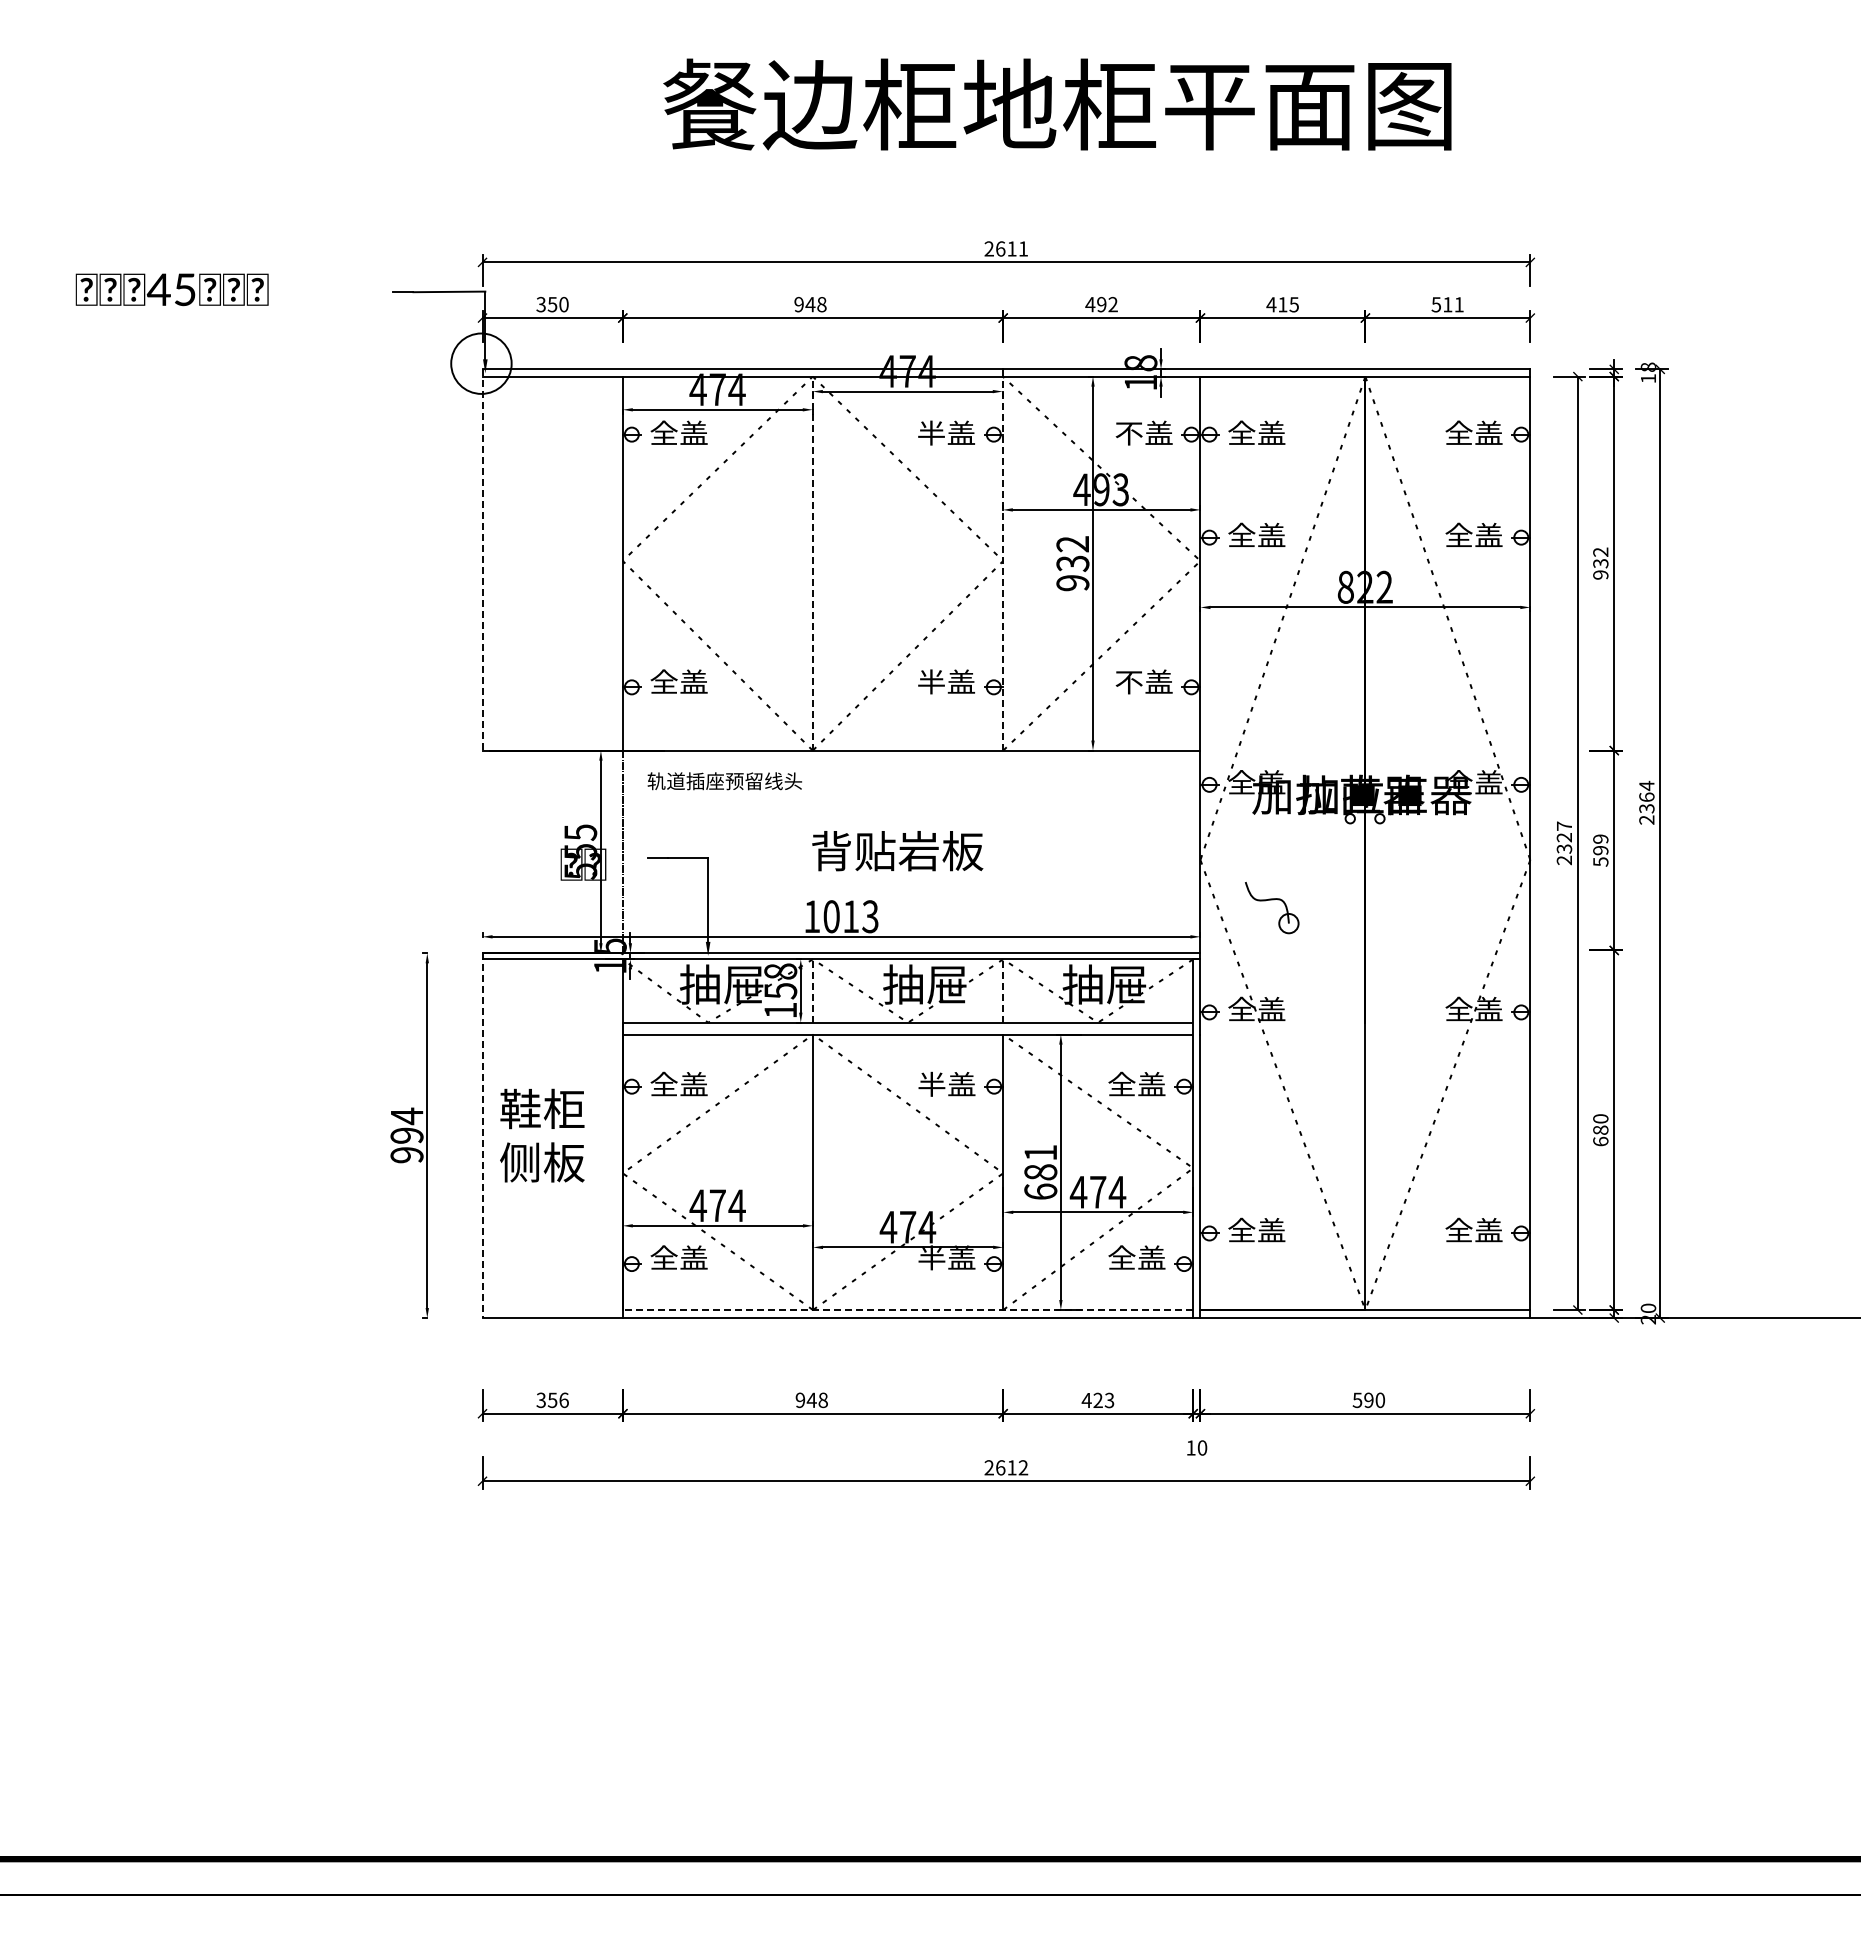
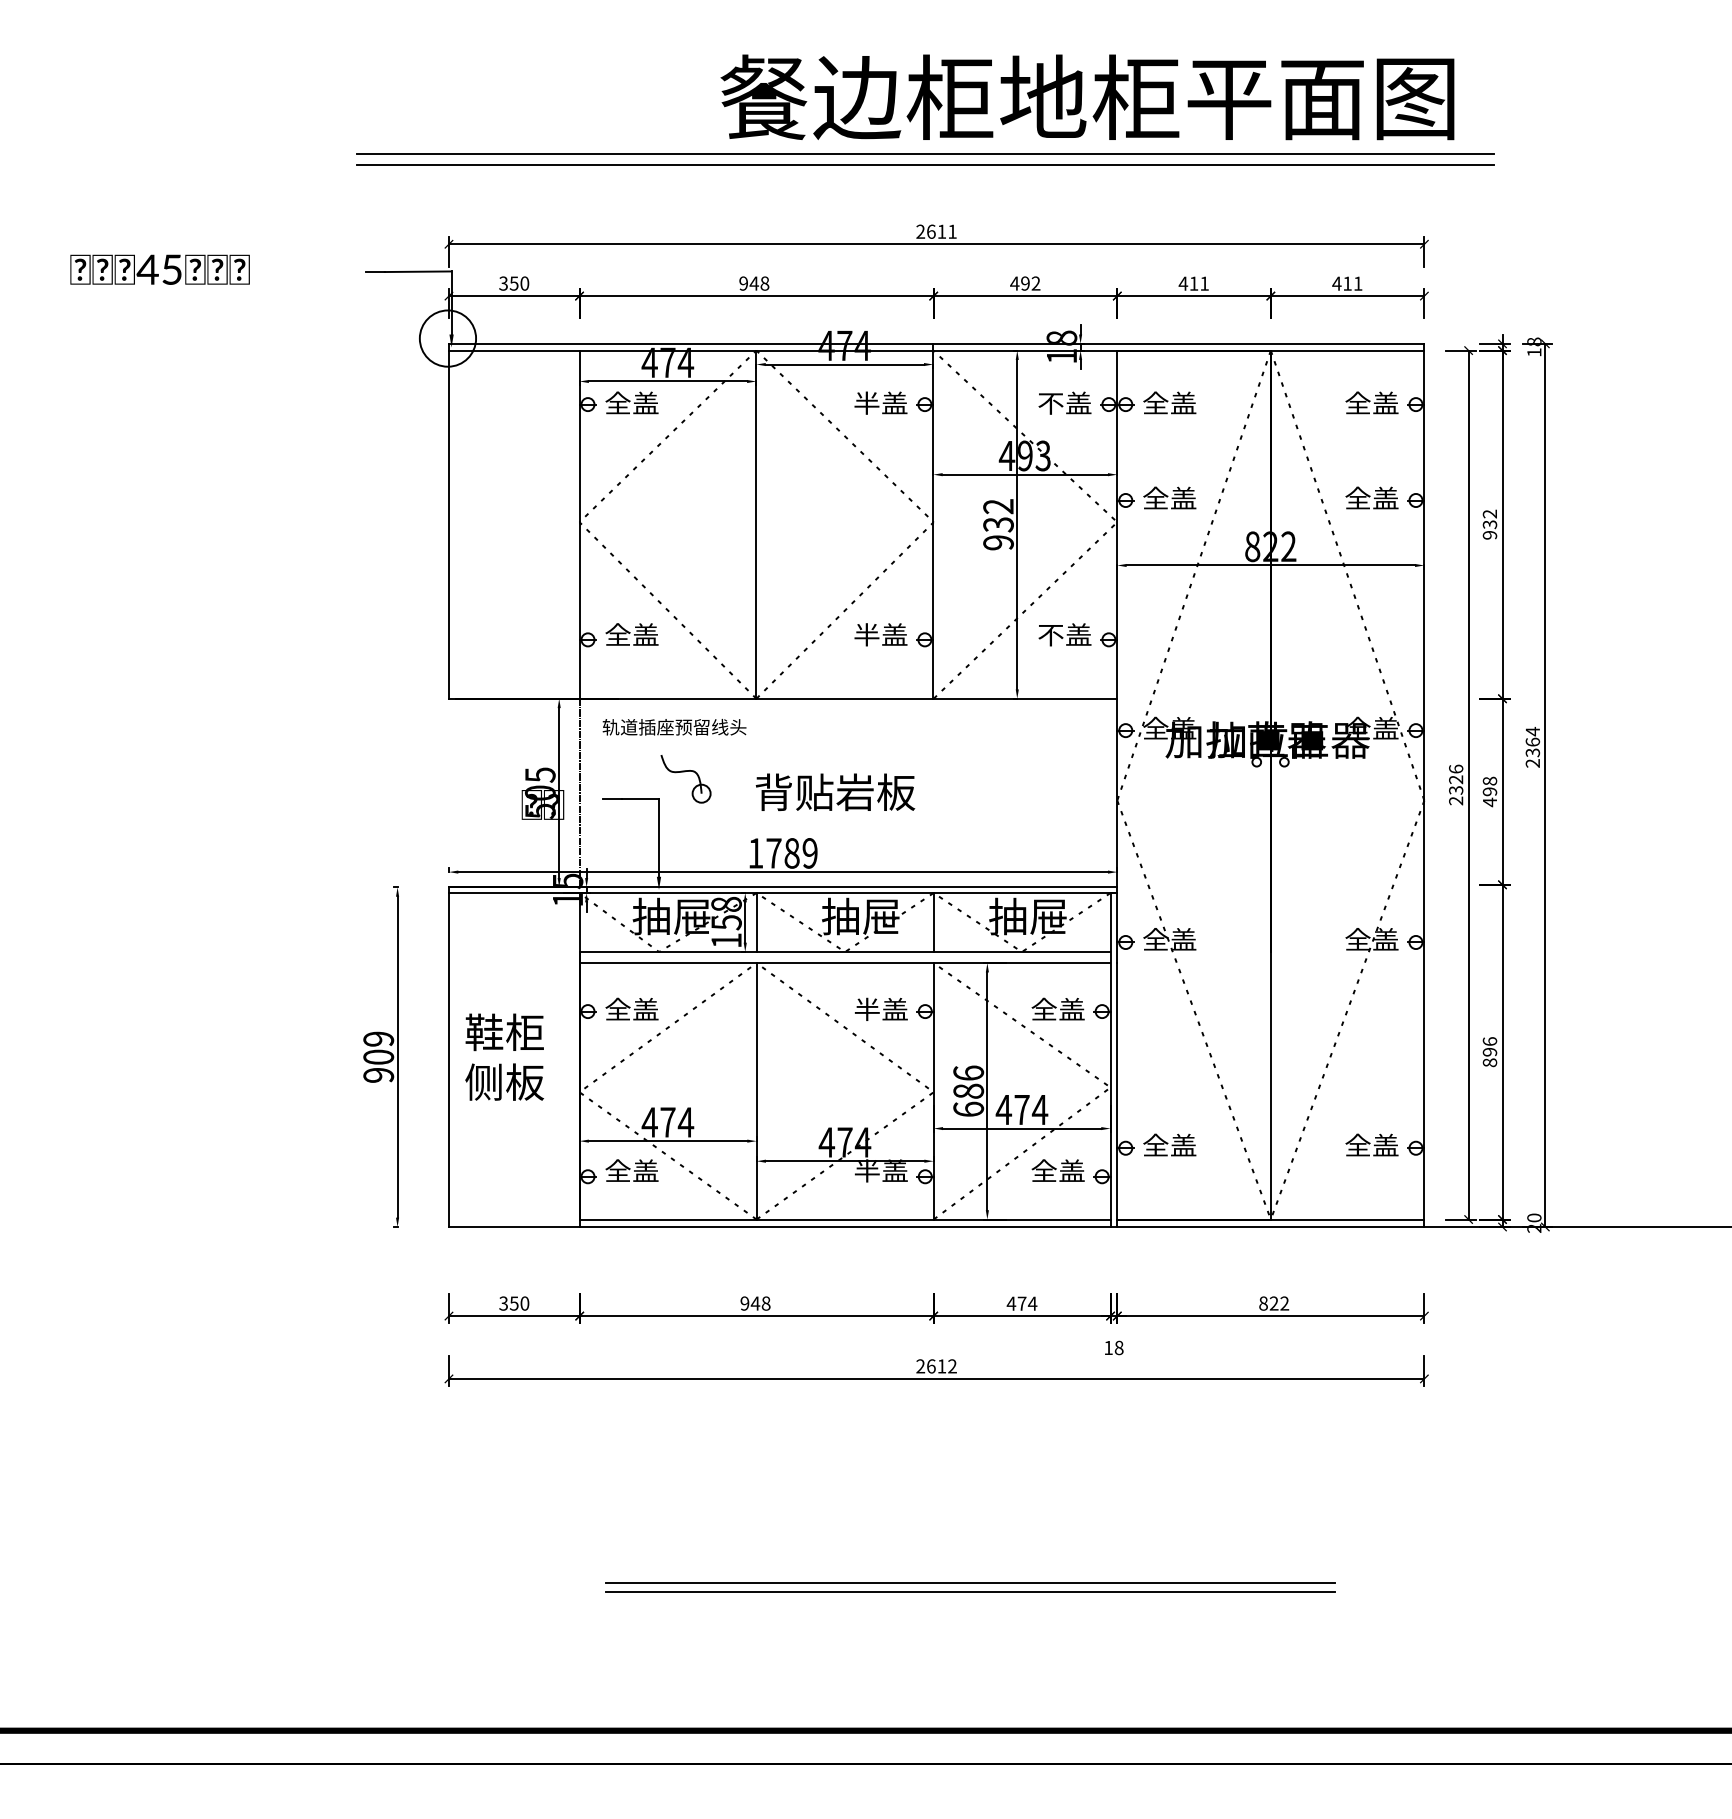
text: (1057, 104) -> (1087, 97), moved
line: (993, 165) -> (924, 154), added
line: (993, 176) -> (924, 164), added
text: (1293, 304) -> (1203, 283), 415 -> 411
text: (1436, 304) -> (1337, 283), 511 -> 411
line: (482, 560) -> (448, 521), dashed -> solid
line: (812, 563) -> (756, 524), dashed -> solid
line: (1002, 563) -> (933, 524), dashed -> solid
text: (1564, 825) -> (1456, 768), 2327 -> 2326
text: (1600, 850) -> (1489, 791), 599 -> 498
text: (580, 852) -> (540, 793), 555 -> 505
part: (1272, 900) -> (686, 772), moved
text: (850, 916) -> (791, 853), 1013 -> 1789
line: (813, 991) -> (757, 922), dashed -> solid
line: (1003, 991) -> (933, 922), dashed -> solid
text: (406, 1125) -> (378, 1047), 994 -> 909
text: (1600, 1130) -> (1489, 1052), 680 -> 896
line: (482, 1136) -> (448, 1057), dashed -> solid
text: (1040, 1152) -> (968, 1072), 681 -> 686
line: (907, 1310) -> (844, 1219), dashed -> solid
text: (563, 1399) -> (524, 1302), 356 -> 350
text: (1103, 1400) -> (1027, 1303), 423 -> 474
text: (1368, 1400) -> (1273, 1303), 590 -> 822
text: (1202, 1447) -> (1119, 1347), 10 -> 18
line: (1042, 1700) -> (970, 1583), added
line: (1042, 1709) -> (970, 1591), added

